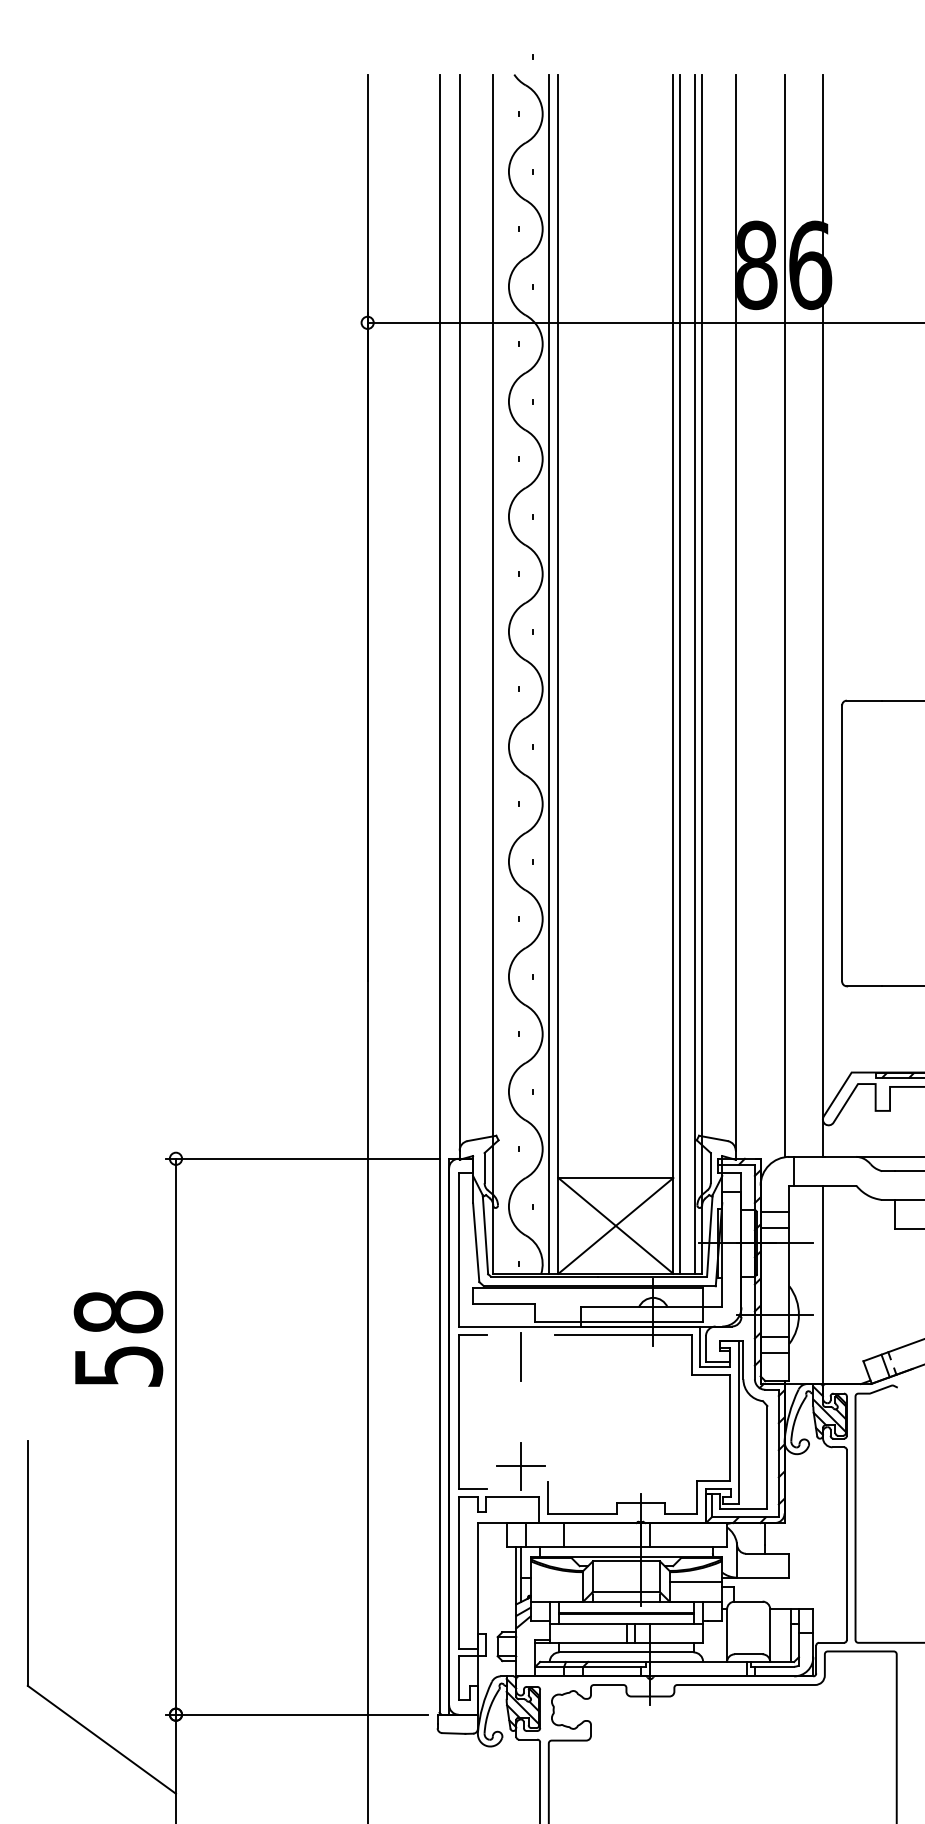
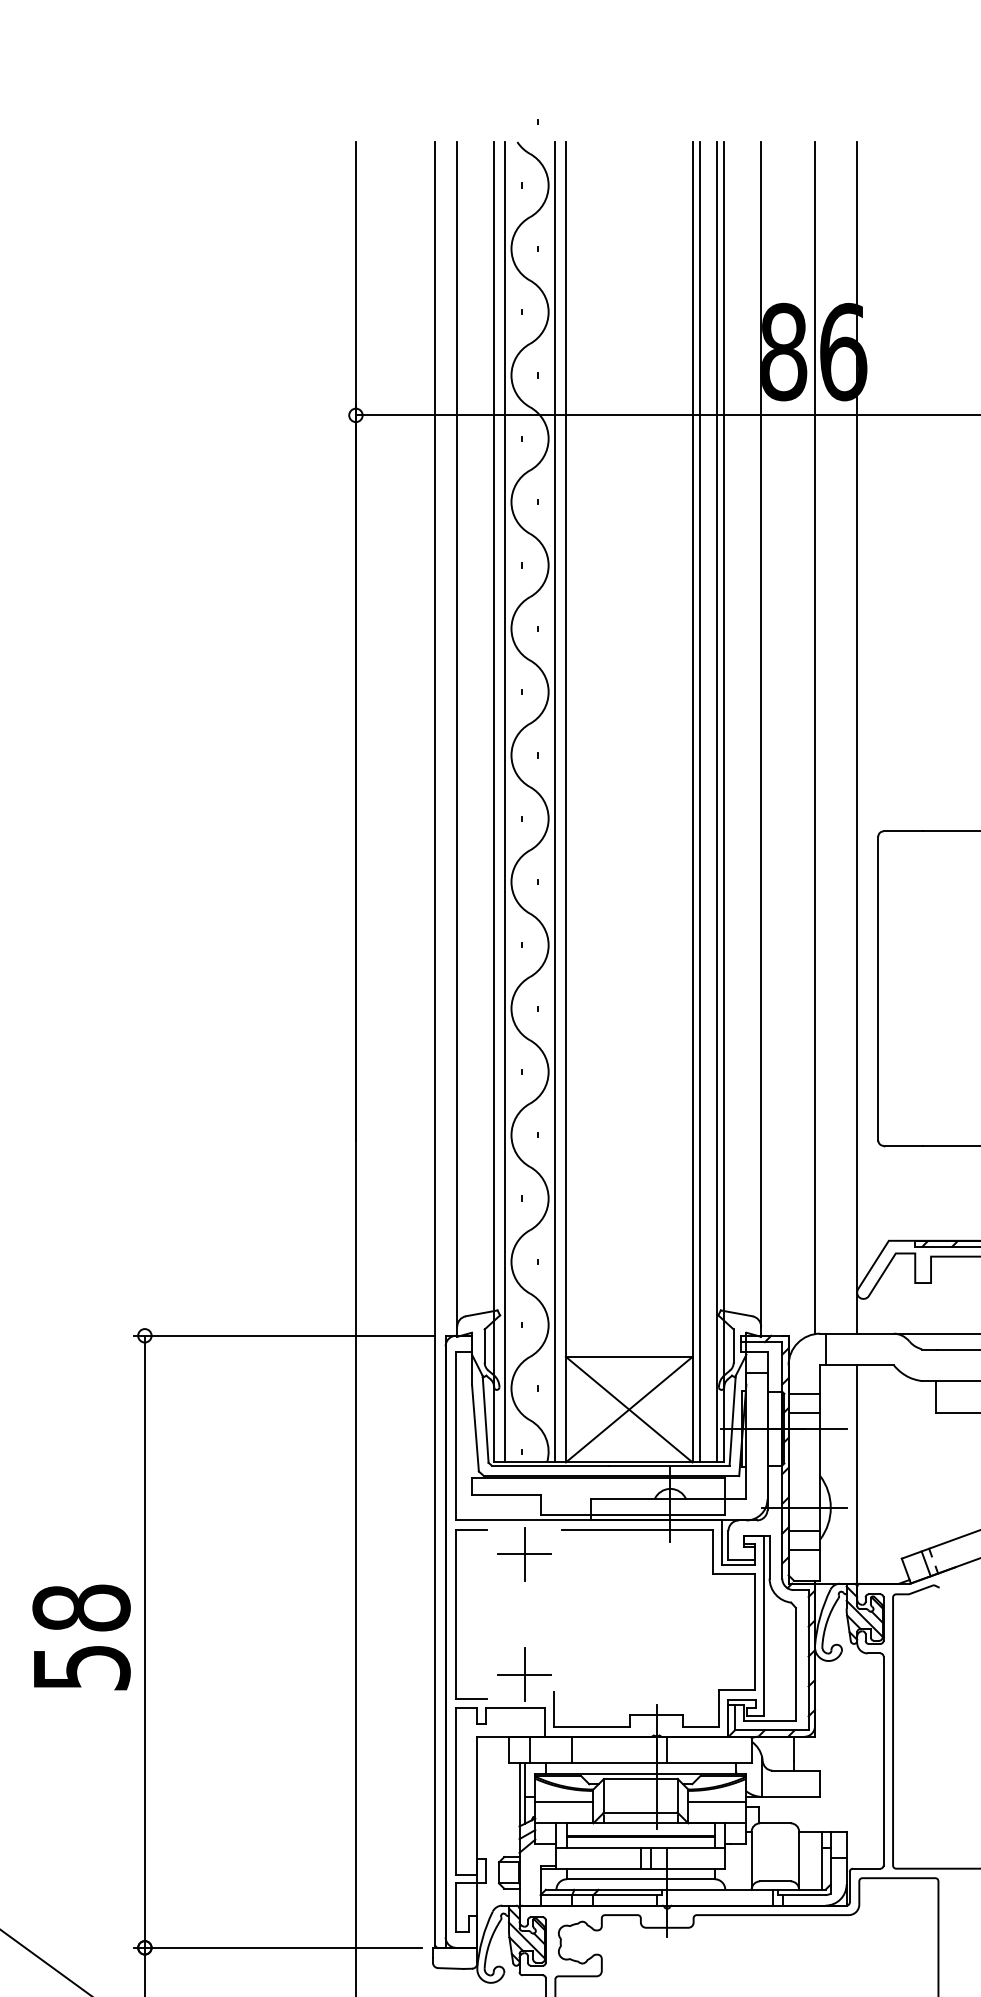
line: (502, 673) -> (504, 801), added
text: (118, 1338) -> (81, 1637), moved
line: (520, 1357) -> (524, 1554), added
line: (556, 1581) -> (563, 1801), added

